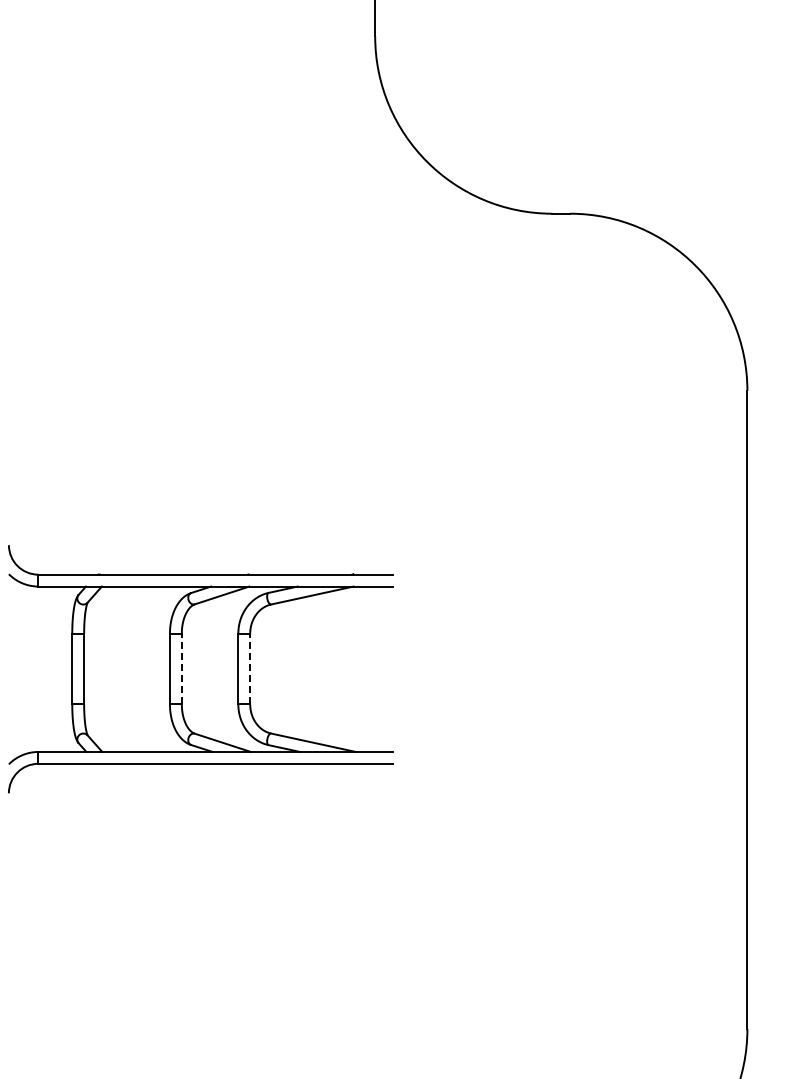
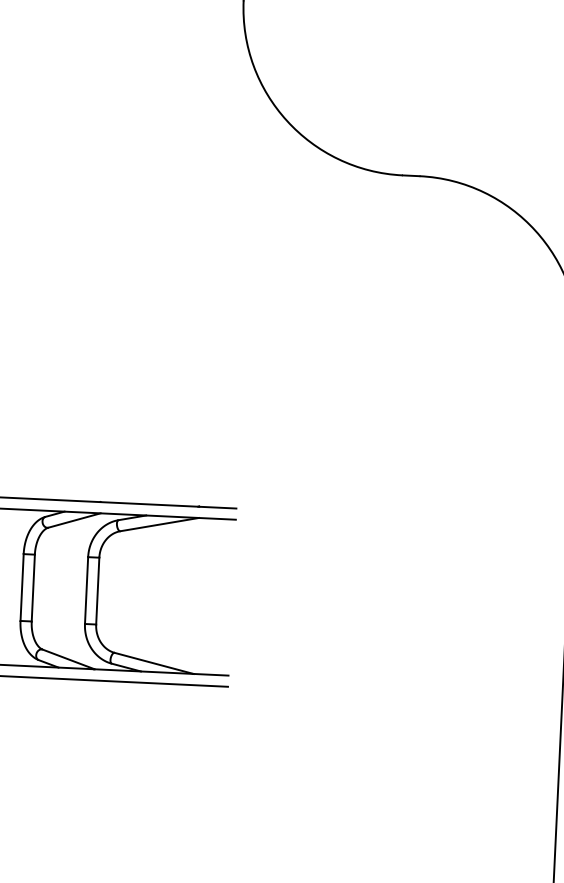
line: (181, 668) -> (33, 587), dashed -> solid
line: (250, 668) -> (98, 590), dashed -> solid

